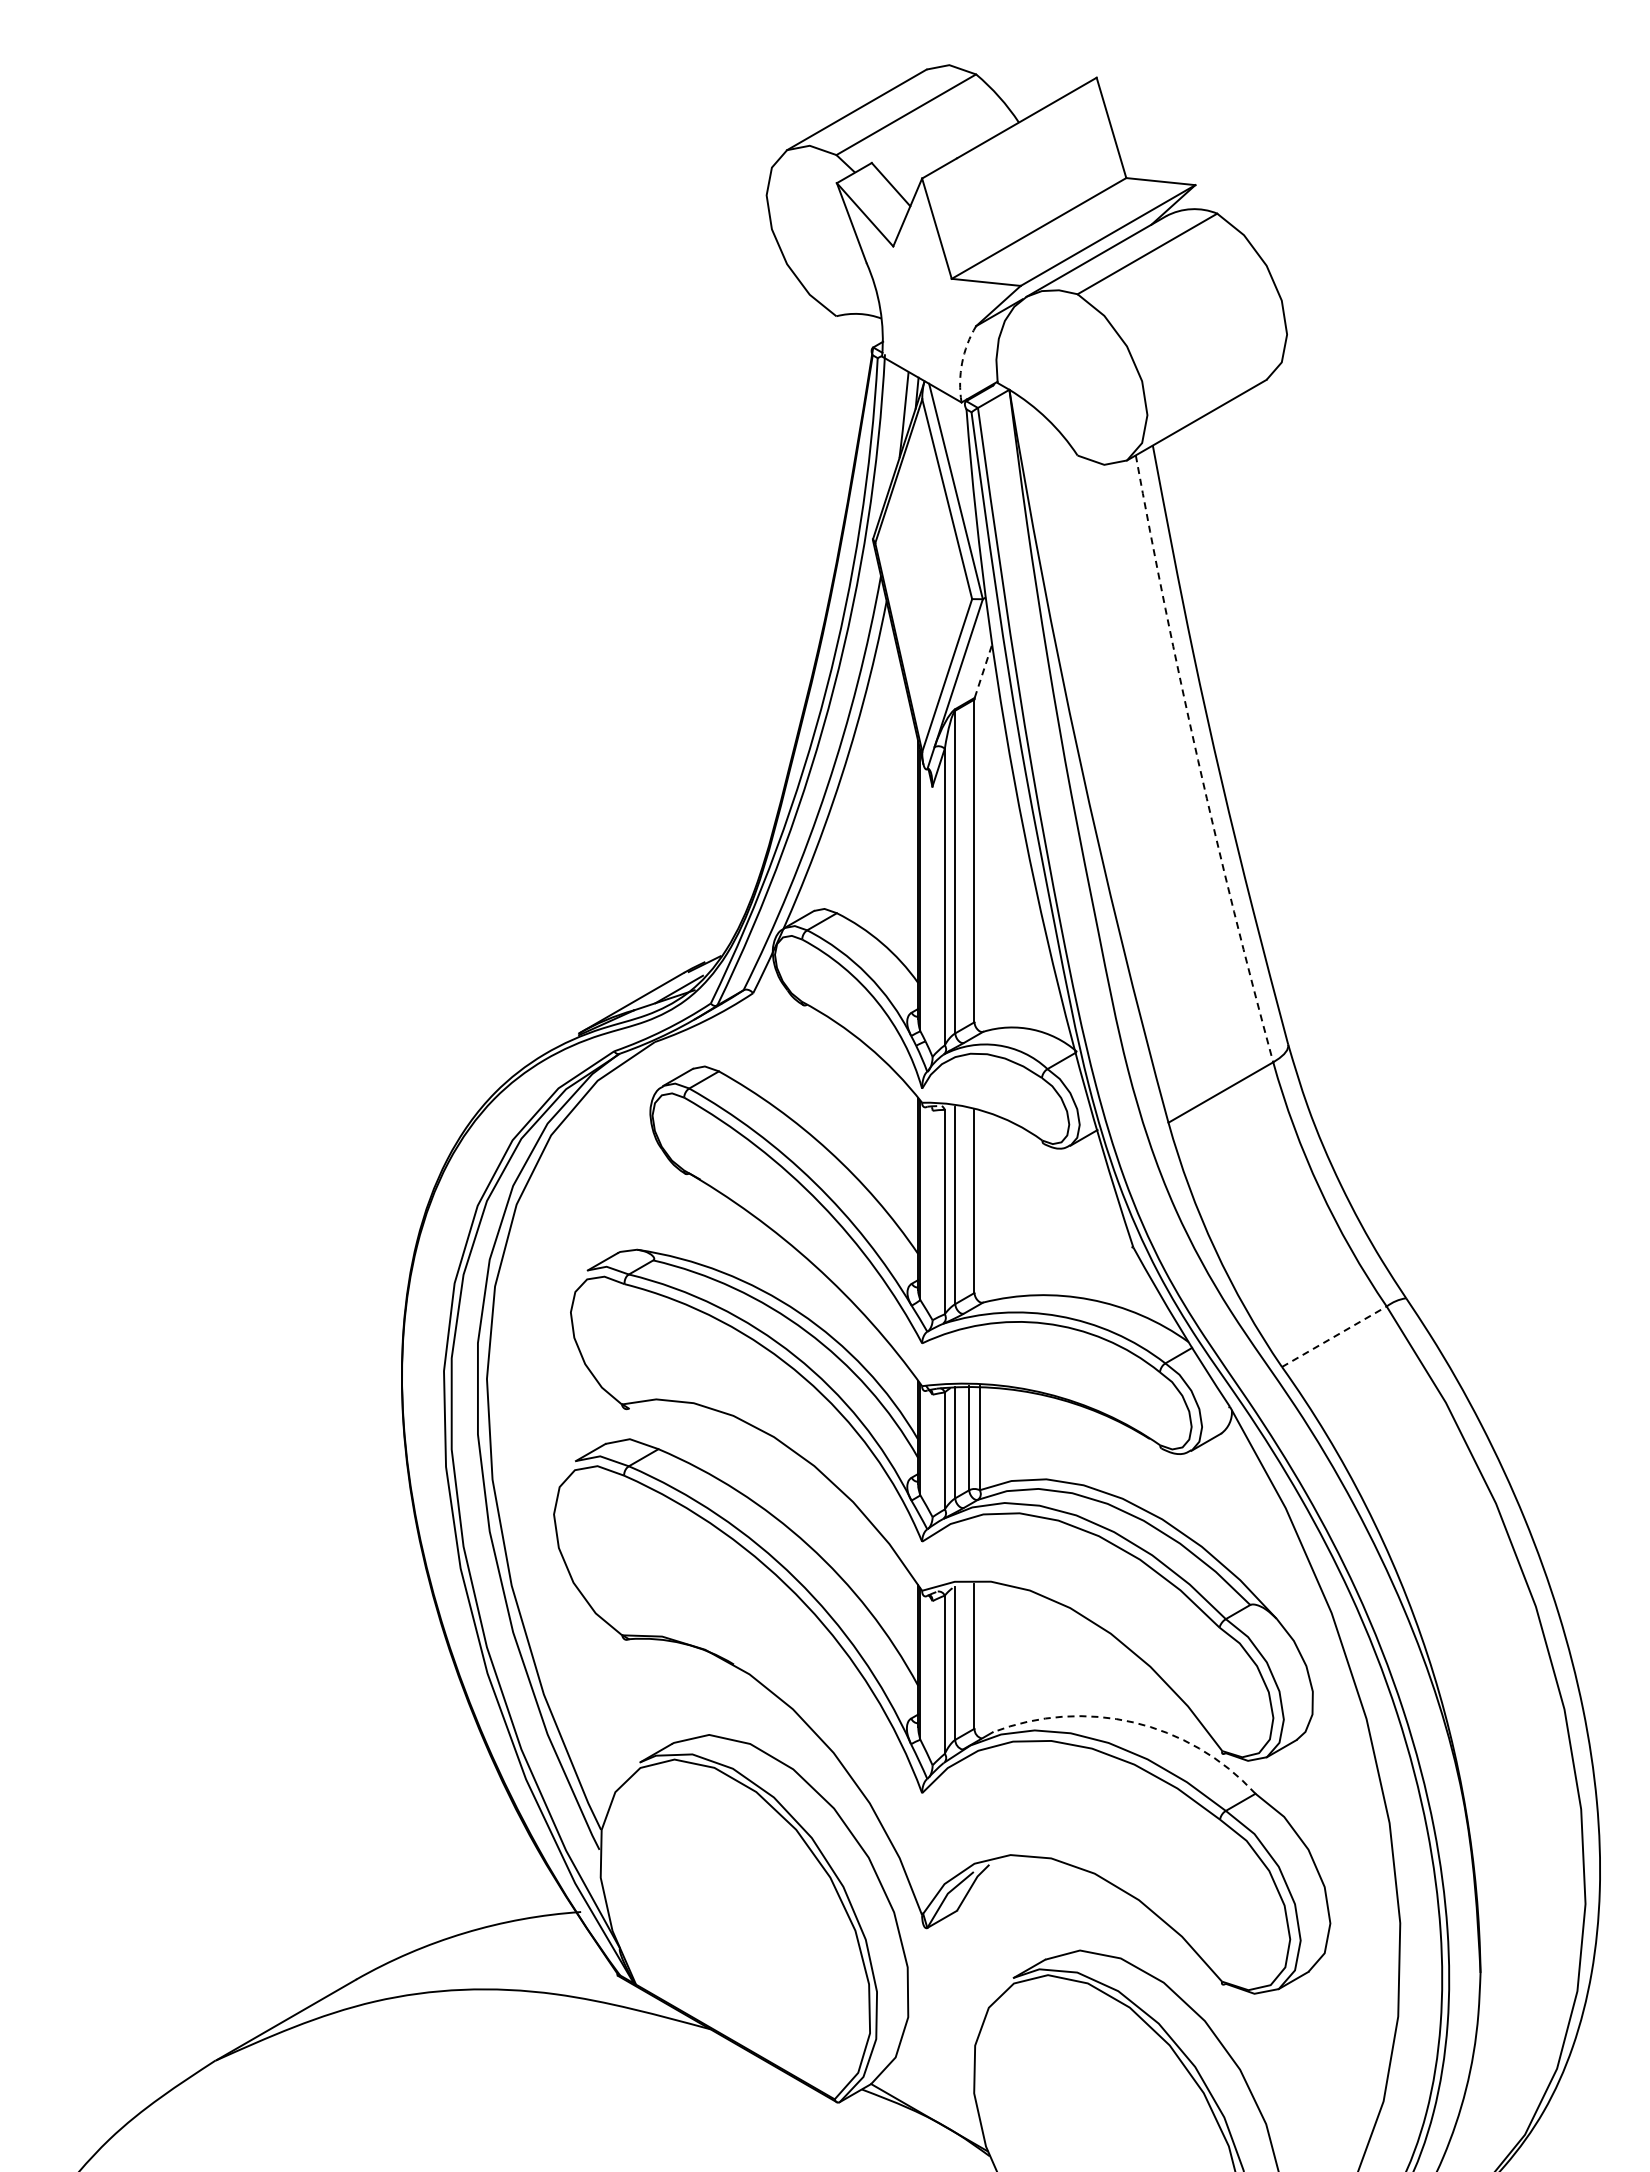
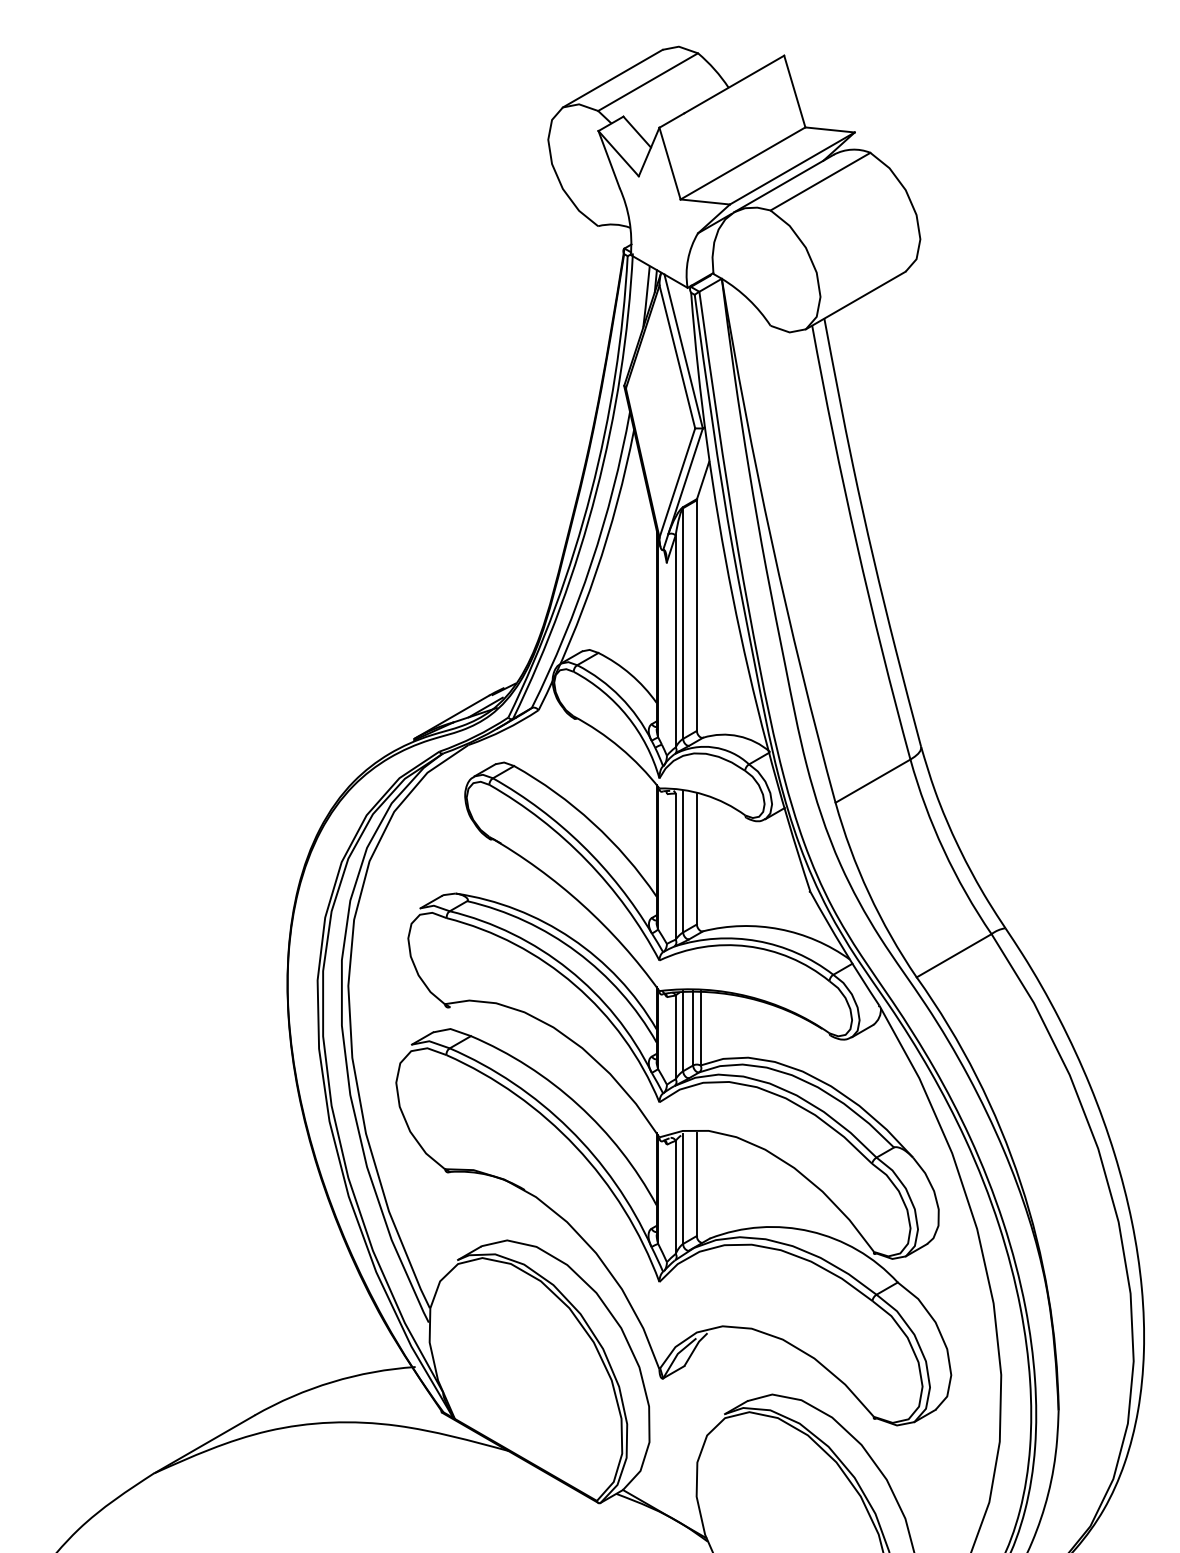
arc: (962, 363) -> (688, 259), dashed -> solid
line: (983, 671) -> (703, 480), dashed -> solid
arc: (1198, 760) -> (857, 543), dashed -> solid
line: (1334, 1336) -> (954, 955), dashed -> solid
arc: (1133, 1722) -> (810, 1231), dashed -> solid

